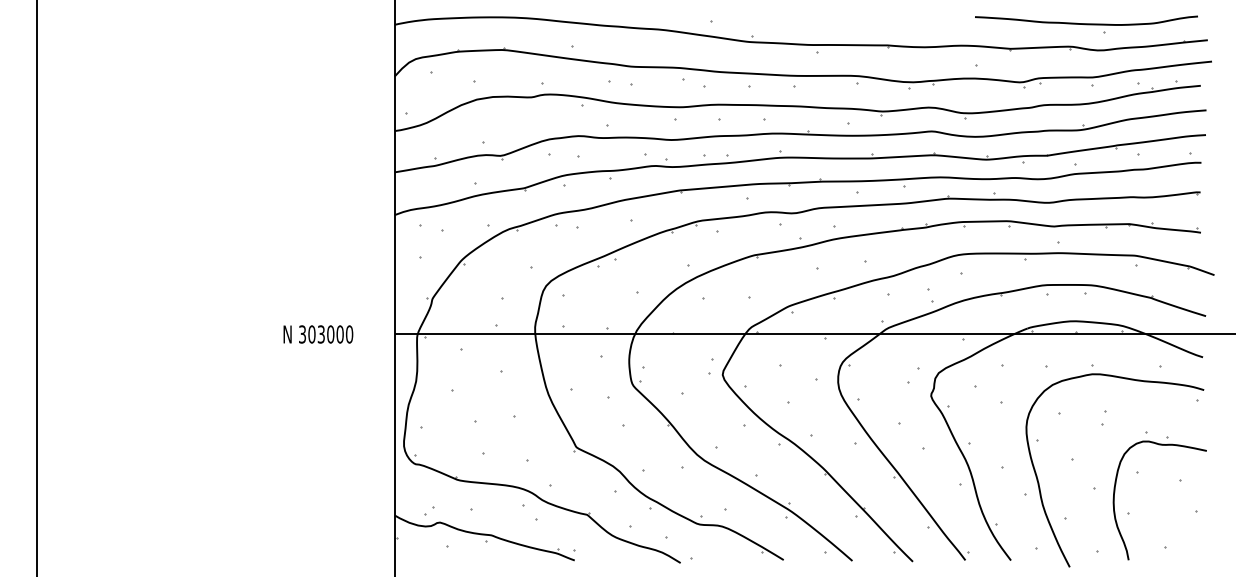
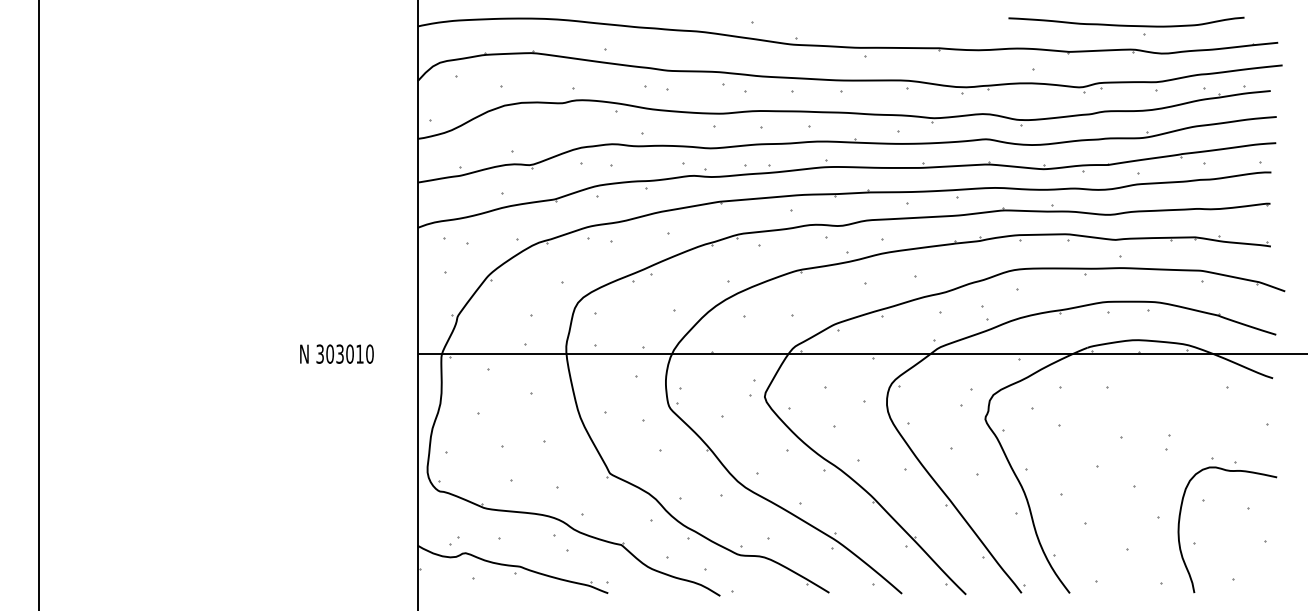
part: (1086, 24) -> (1126, 26), moved
text: (339, 334) -> (359, 354), 303000 -> 303010
part: (1039, 482) -> (1100, 510), removed

